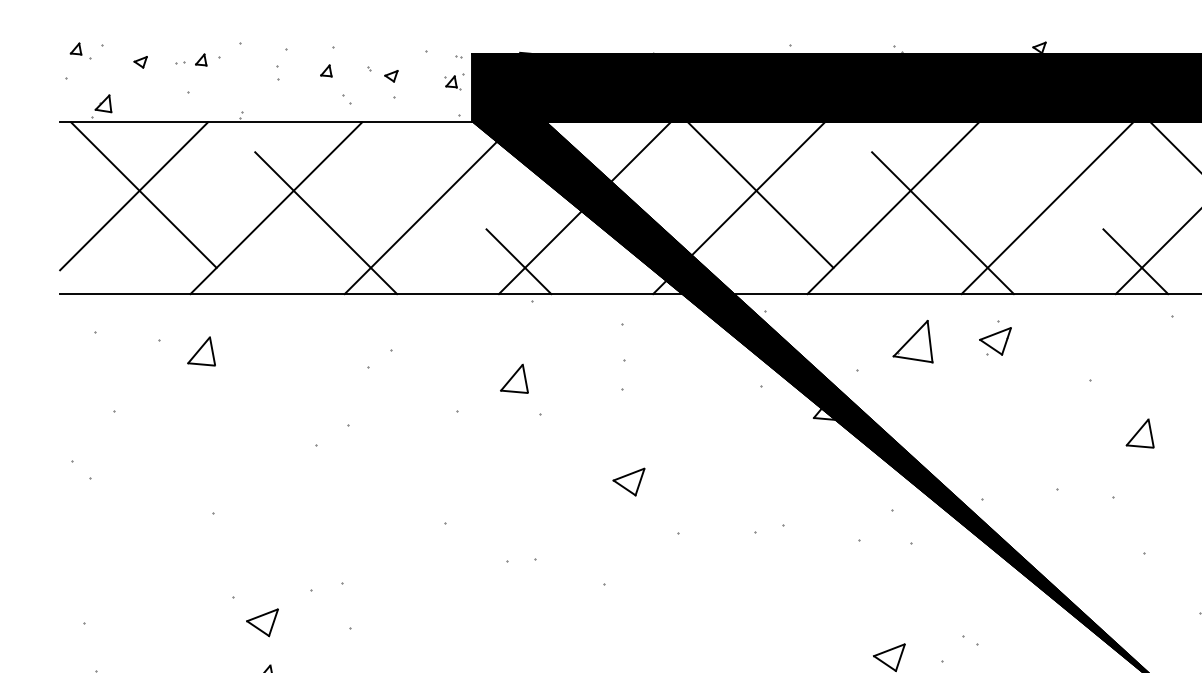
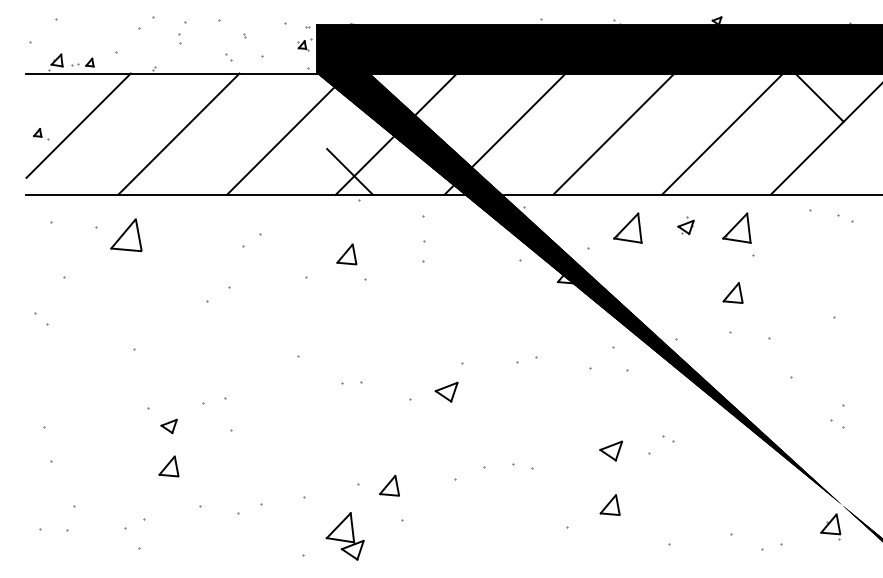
part: (81, 51) -> (41, 134), moved
part: (190, 59) -> (82, 62), moved
part: (139, 62) -> (82, 31), removed
part: (325, 71) -> (213, 37), removed
part: (390, 75) -> (259, 40), removed
line: (143, 194) -> (85, 124), removed
line: (760, 194) -> (520, 124), removed
line: (326, 222) -> (214, 144), removed
line: (943, 222) -> (649, 144), removed
line: (1135, 261) -> (784, 171), removed
part: (994, 337) -> (685, 225), size x0.7
part: (1067, 340) -> (736, 227), added
part: (200, 350) -> (125, 234), size x1.6
part: (1139, 432) -> (732, 292), moved
part: (628, 481) -> (446, 391), moved
part: (261, 622) -> (168, 426), size x0.7

